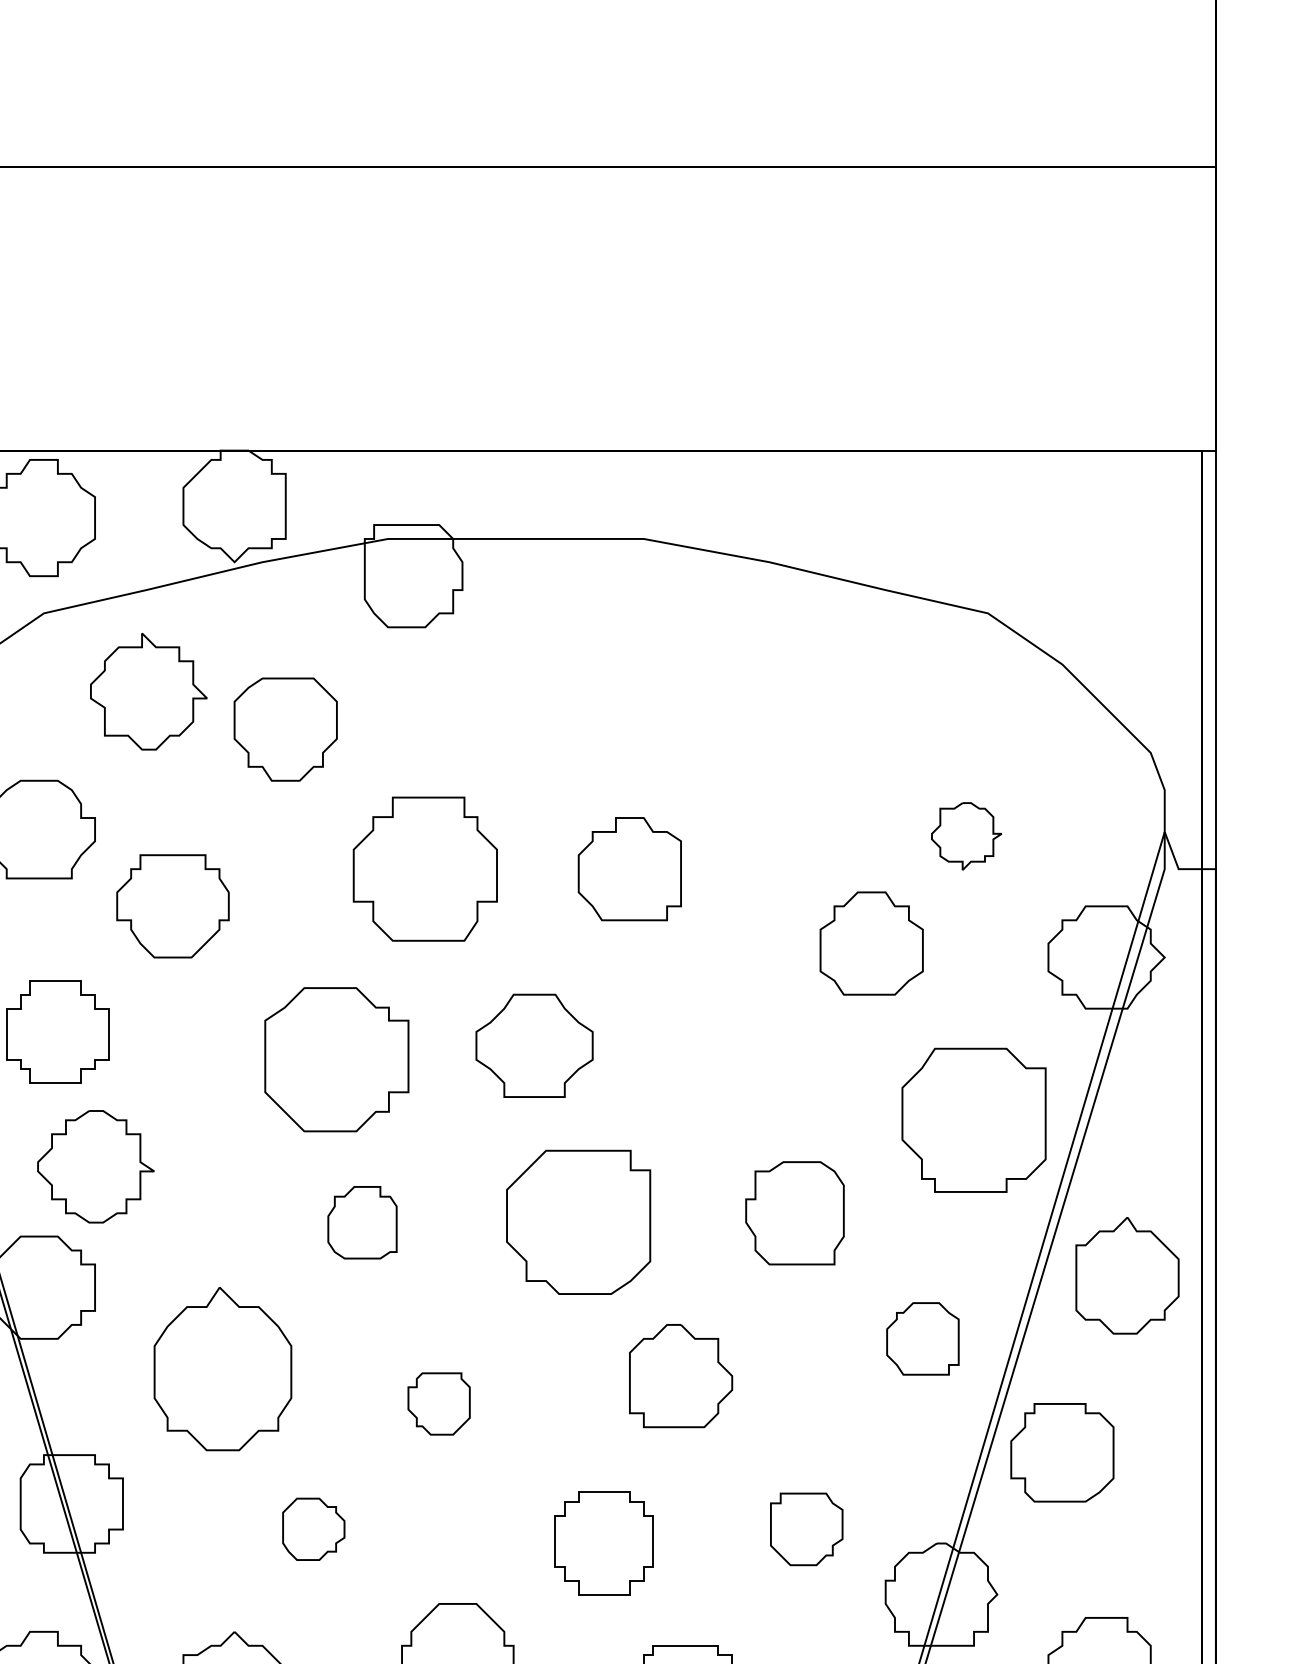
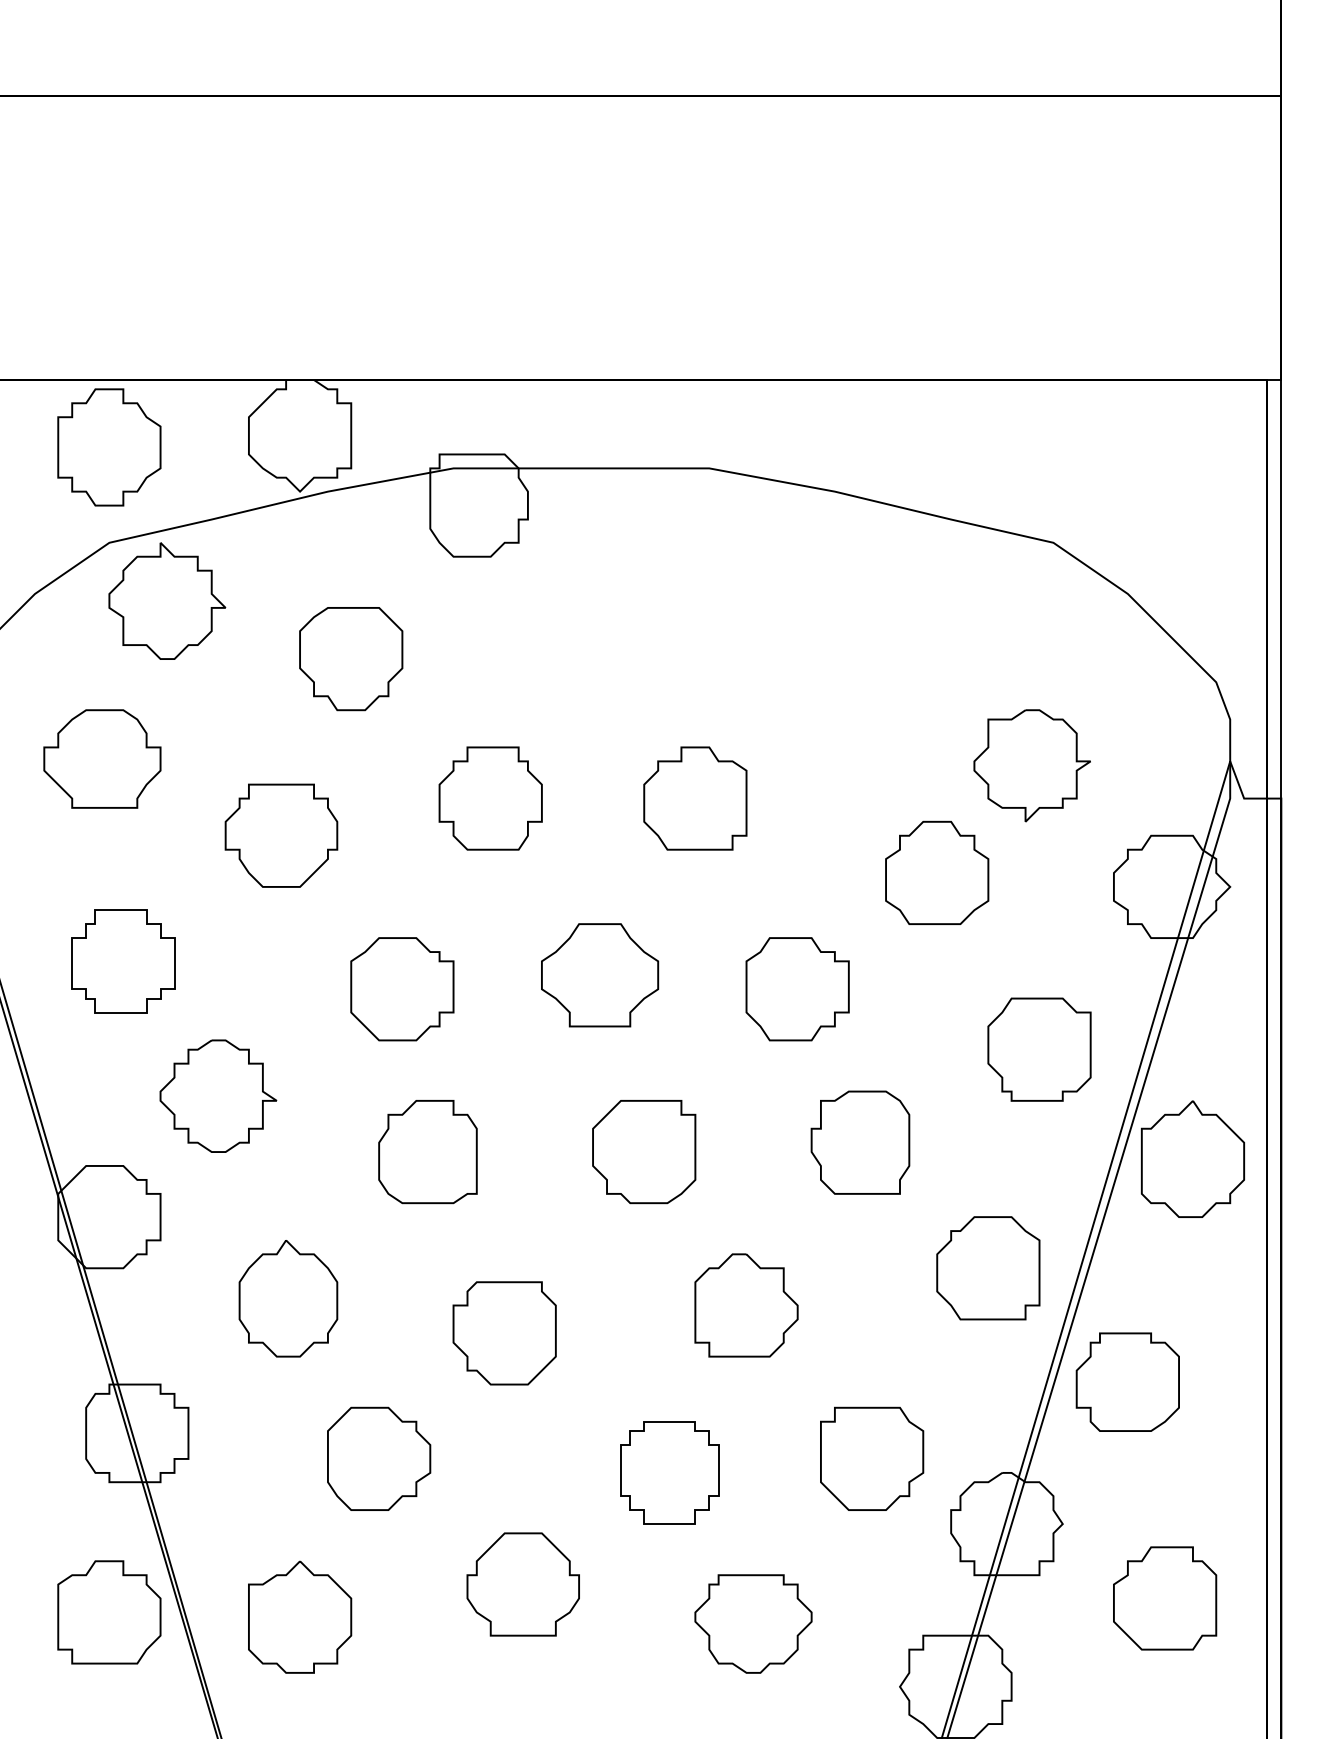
part: (149, 691) -> (167, 600), moved
part: (966, 836) -> (1031, 765), size x1.67
part: (425, 869) -> (490, 798), size x0.71
part: (173, 906) -> (281, 835), moved
part: (337, 1060) -> (402, 989), size x0.71
part: (732, 1060) -> (797, 989), added
part: (974, 1120) -> (1039, 1049), size x0.71
part: (96, 1166) -> (218, 1095), moved
part: (362, 1223) -> (427, 1152), size x1.43
part: (579, 1223) -> (644, 1152), size x0.71
part: (1127, 1275) -> (1192, 1158), moved
part: (923, 1339) -> (988, 1268), size x1.43
part: (223, 1369) -> (288, 1298), size x0.71
part: (439, 1404) -> (504, 1333), size x1.67
part: (314, 1529) -> (379, 1458), size x1.67
part: (807, 1529) -> (872, 1458), size x1.43

